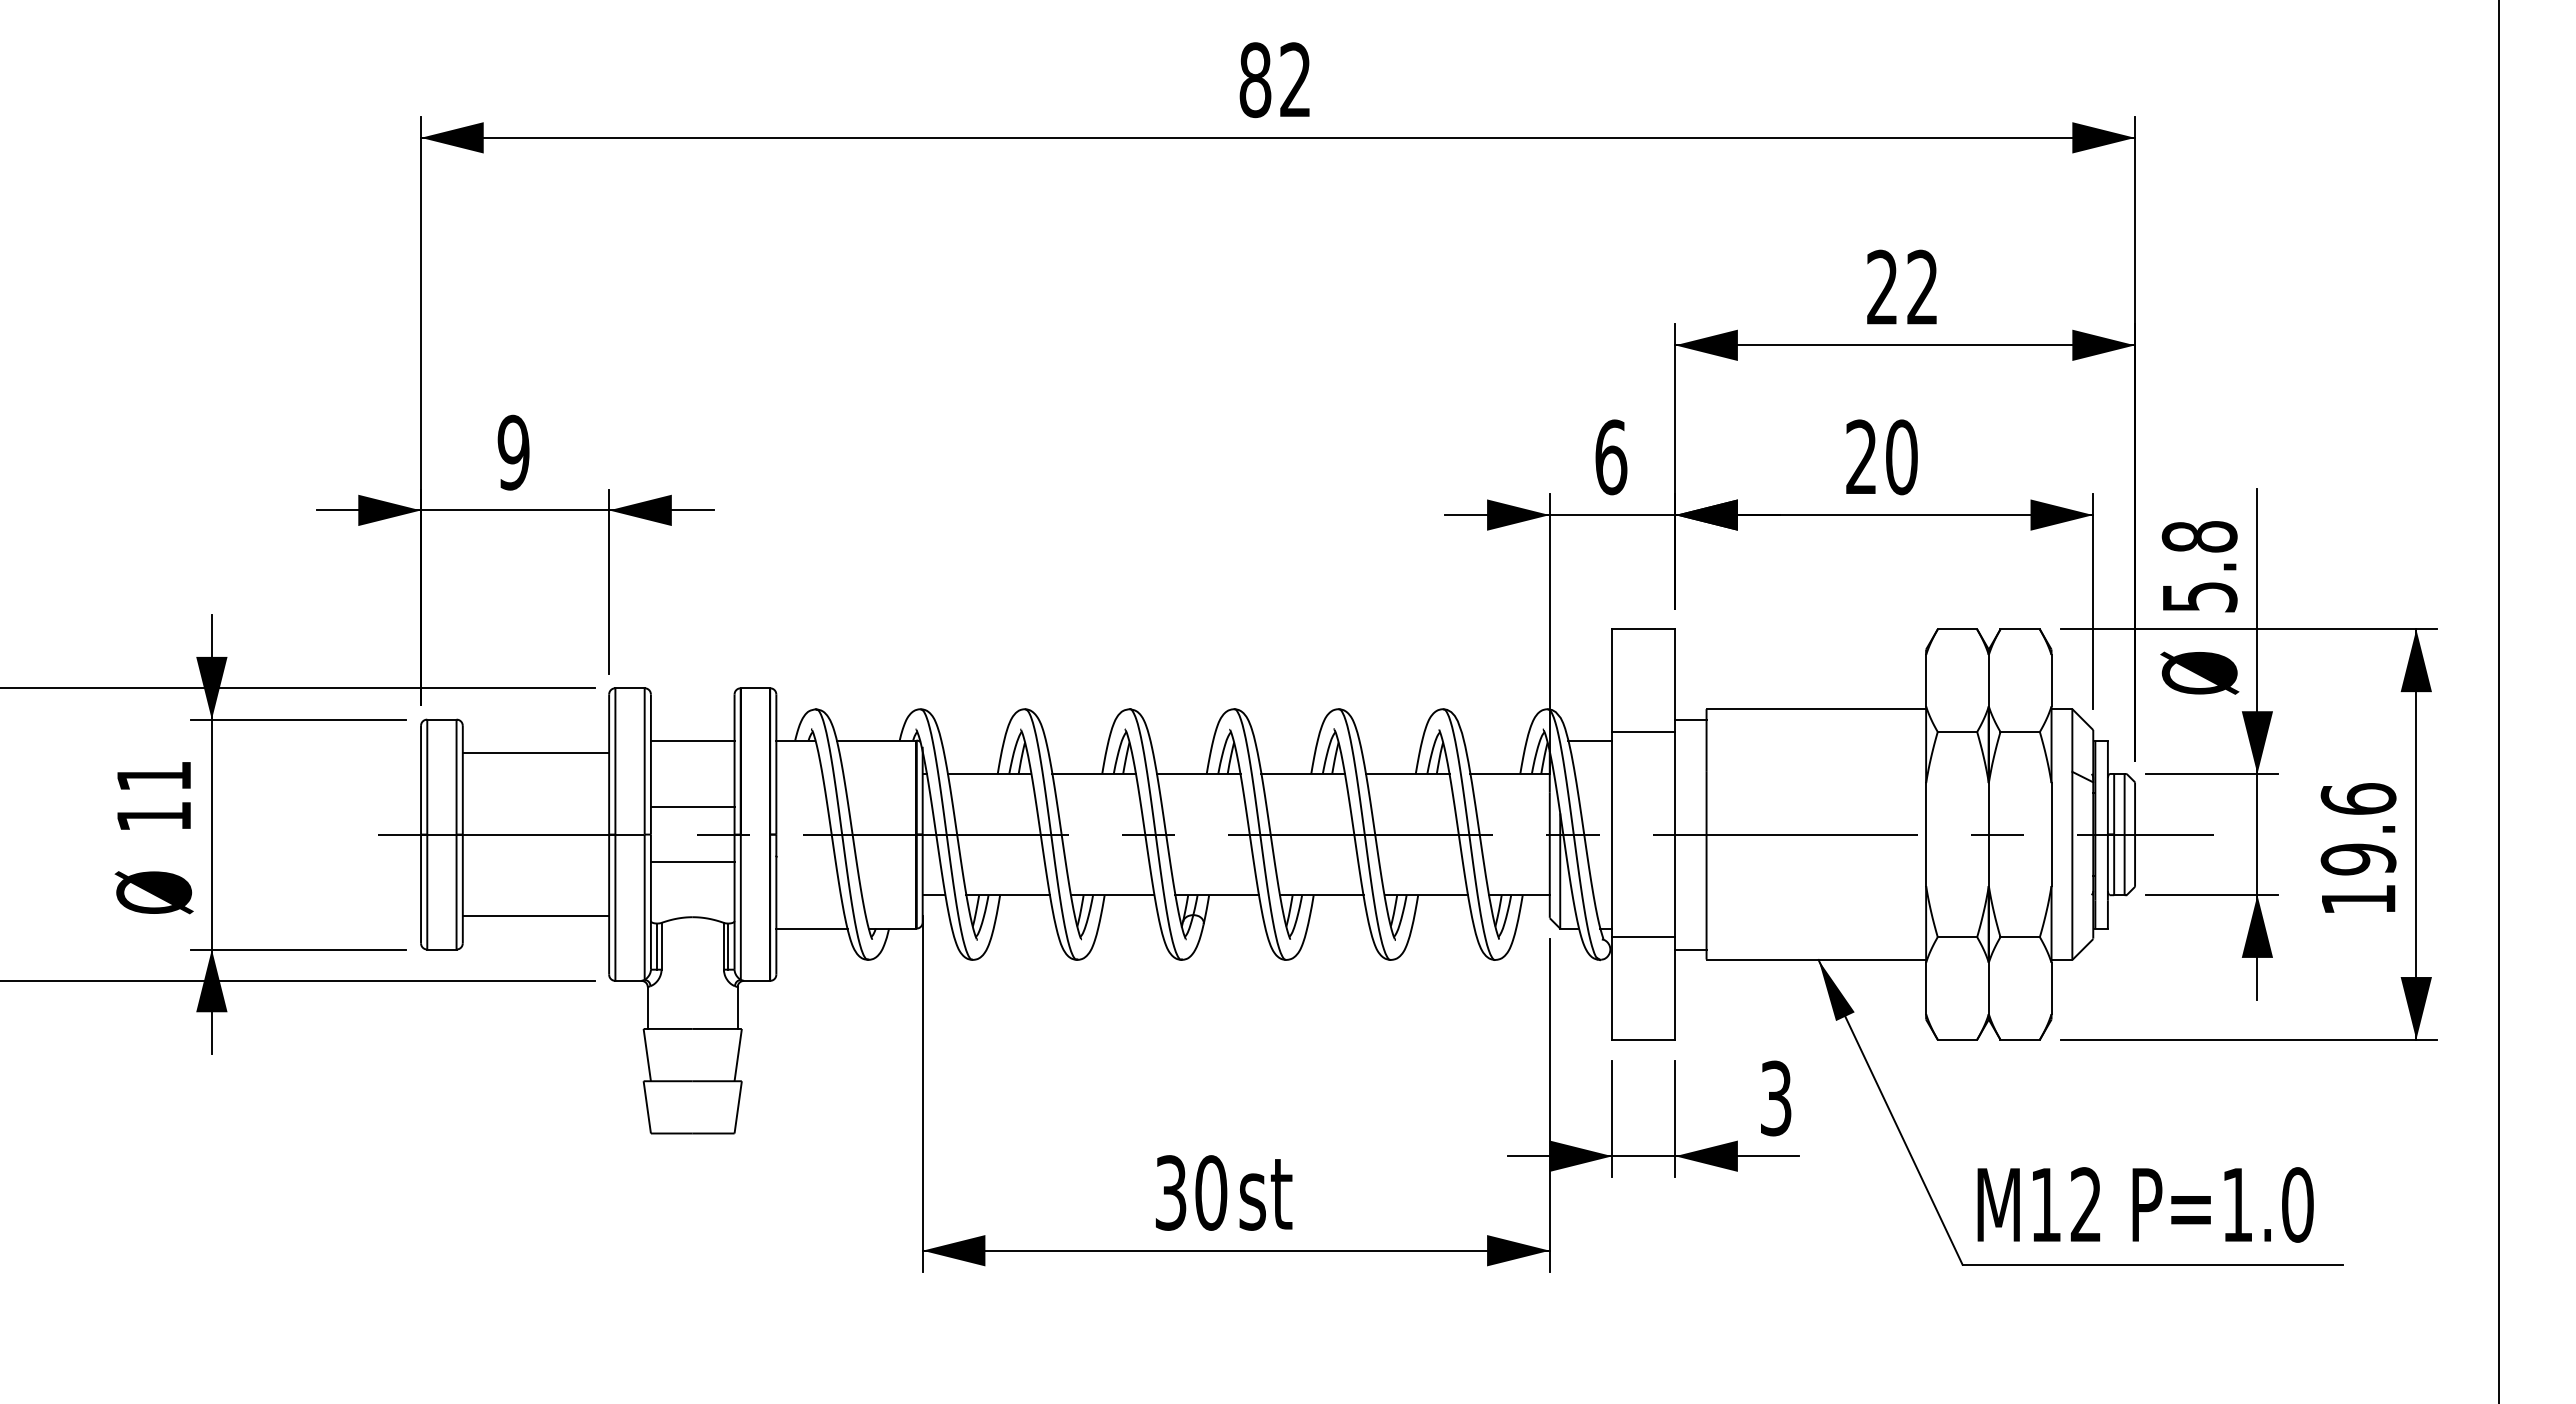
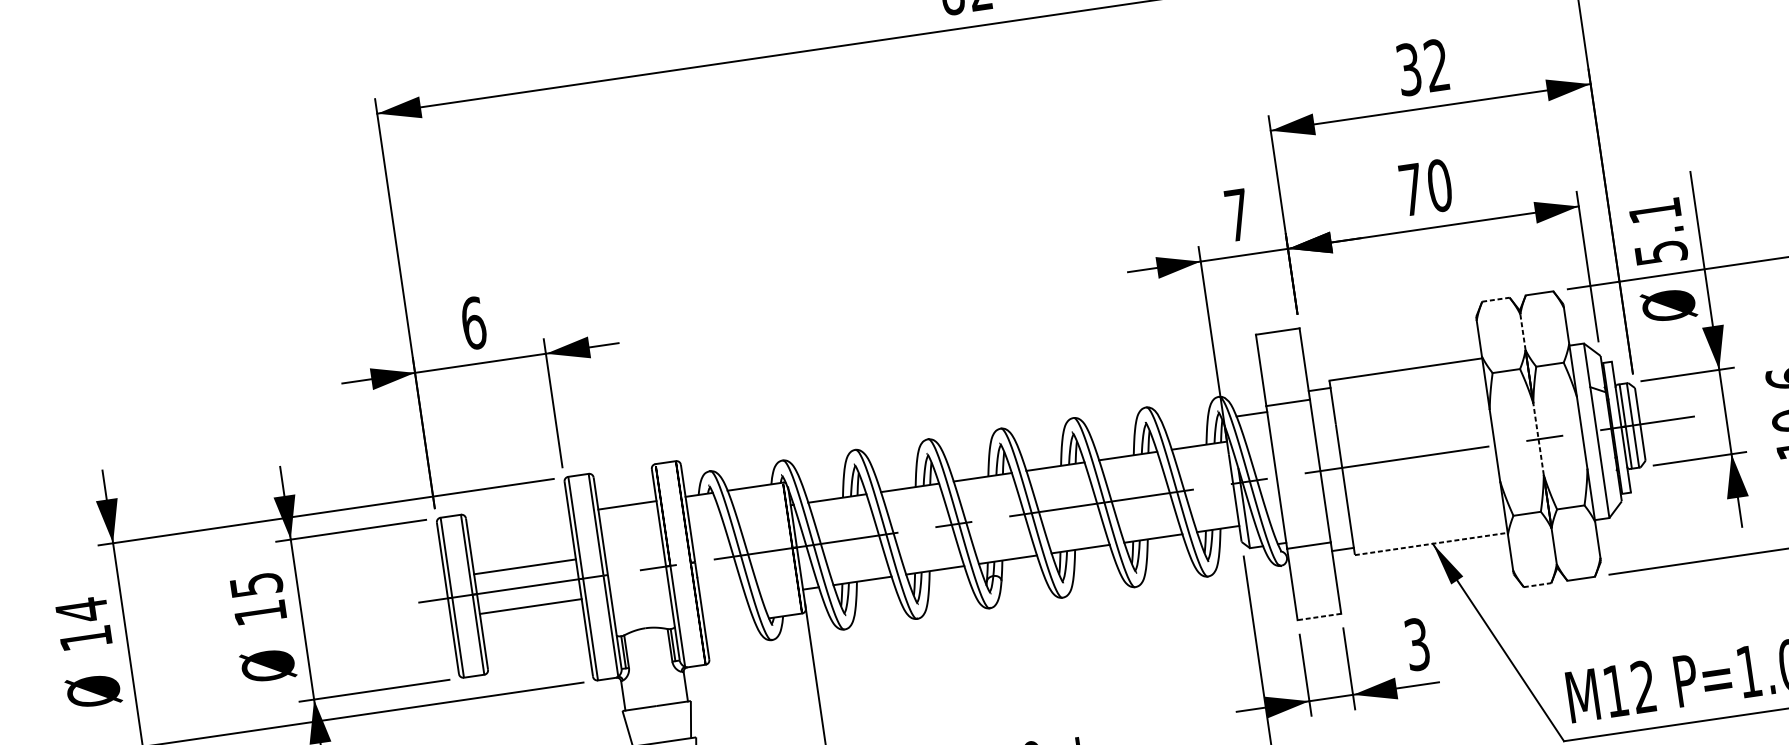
text: (1882, 287) -> (1409, 69), 22 -> 32
text: (513, 452) -> (473, 323), 9 -> 6
text: (1861, 456) -> (1411, 189), 20 -> 70
text: (1611, 457) -> (1237, 215), 6 -> 7
text: (2199, 536) -> (1654, 210), 5.8 -> 5.1
line: (1957, 629) -> (1495, 299), solid -> dashed
line: (1988, 680) -> (1522, 332), solid -> dashed
line: (535, 753) -> (524, 567), moved
text: (154, 776) -> (256, 585), 11 -> 15
line: (692, 806) -> (633, 551), removed
line: (1988, 834) -> (1538, 439), solid -> dashed
line: (692, 862) -> (639, 590), removed
line: (535, 916) -> (530, 606), moved
line: (811, 928) -> (729, 624), removed
line: (1816, 960) -> (1431, 544), solid -> dashed
line: (1643, 1039) -> (1319, 616), solid -> dashed
line: (1957, 1039) -> (1537, 584), solid -> dashed

